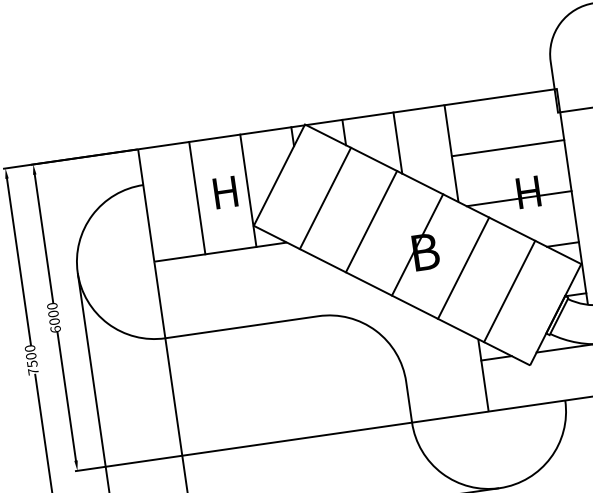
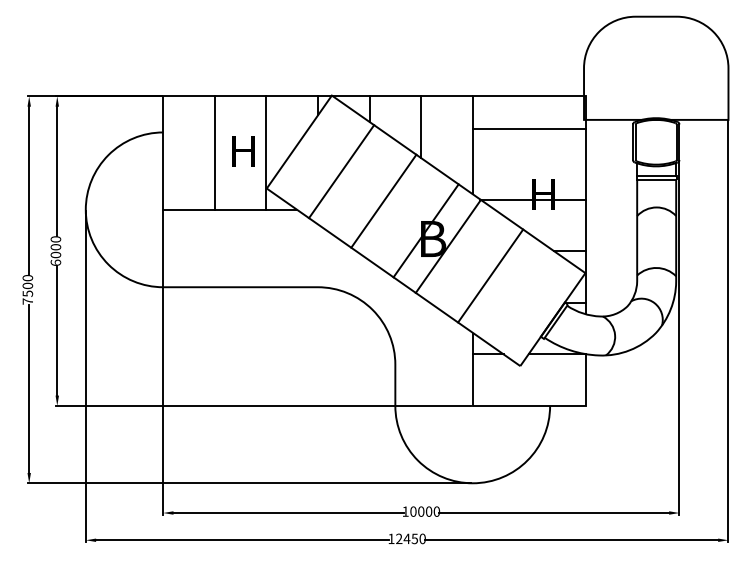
line: (508, 147) -> (529, 128), moved
line: (462, 267) -> (447, 245), moved
line: (509, 290) -> (490, 275), moved

